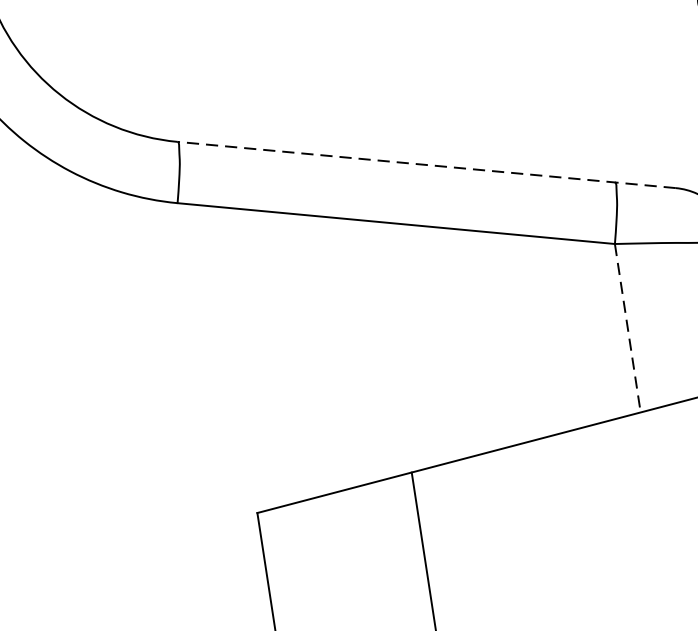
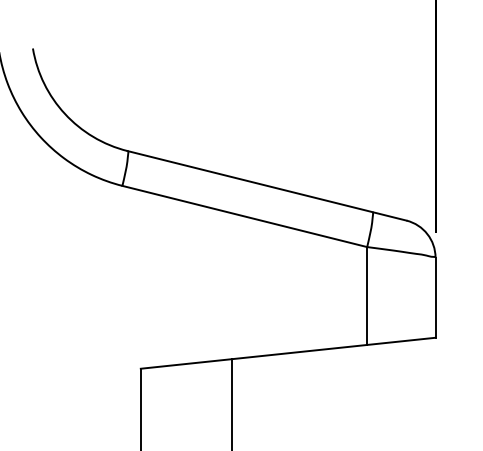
line: (427, 164) -> (267, 185), dashed -> solid
line: (628, 328) -> (367, 296), dashed -> solid

